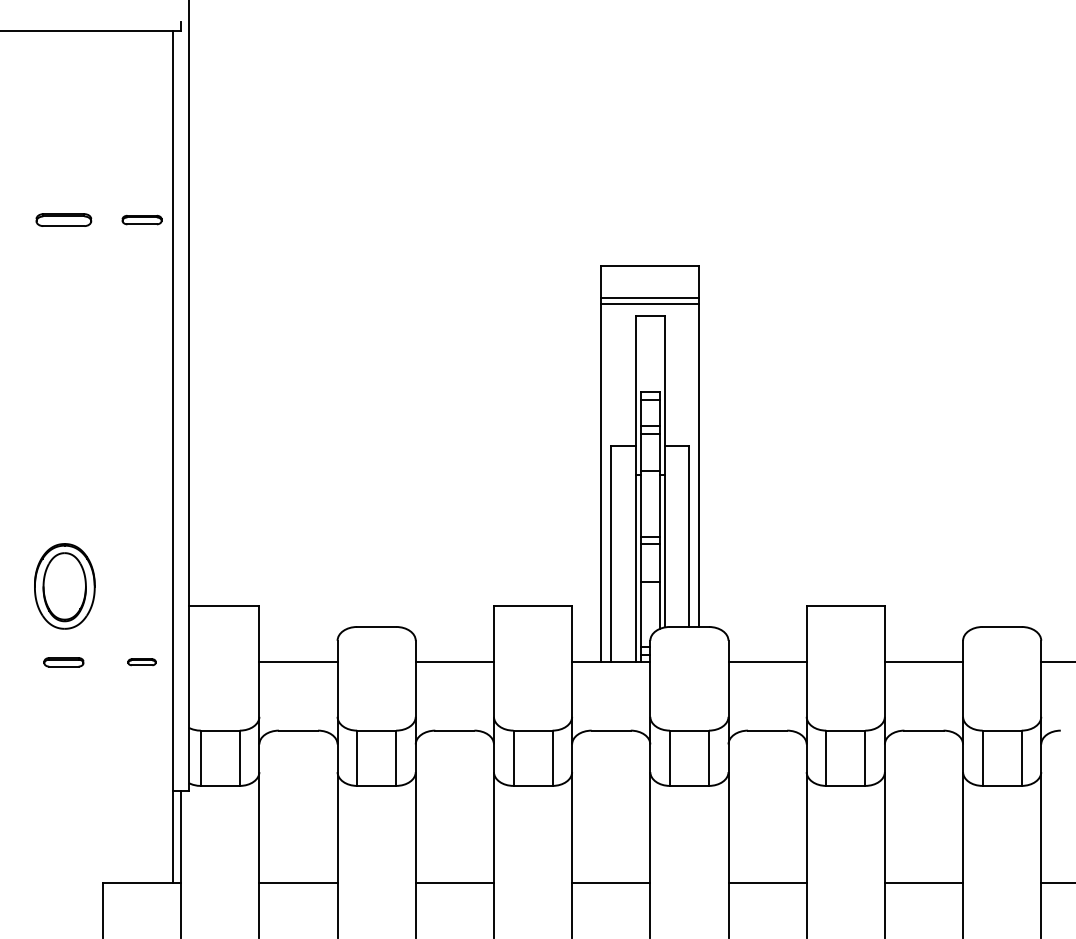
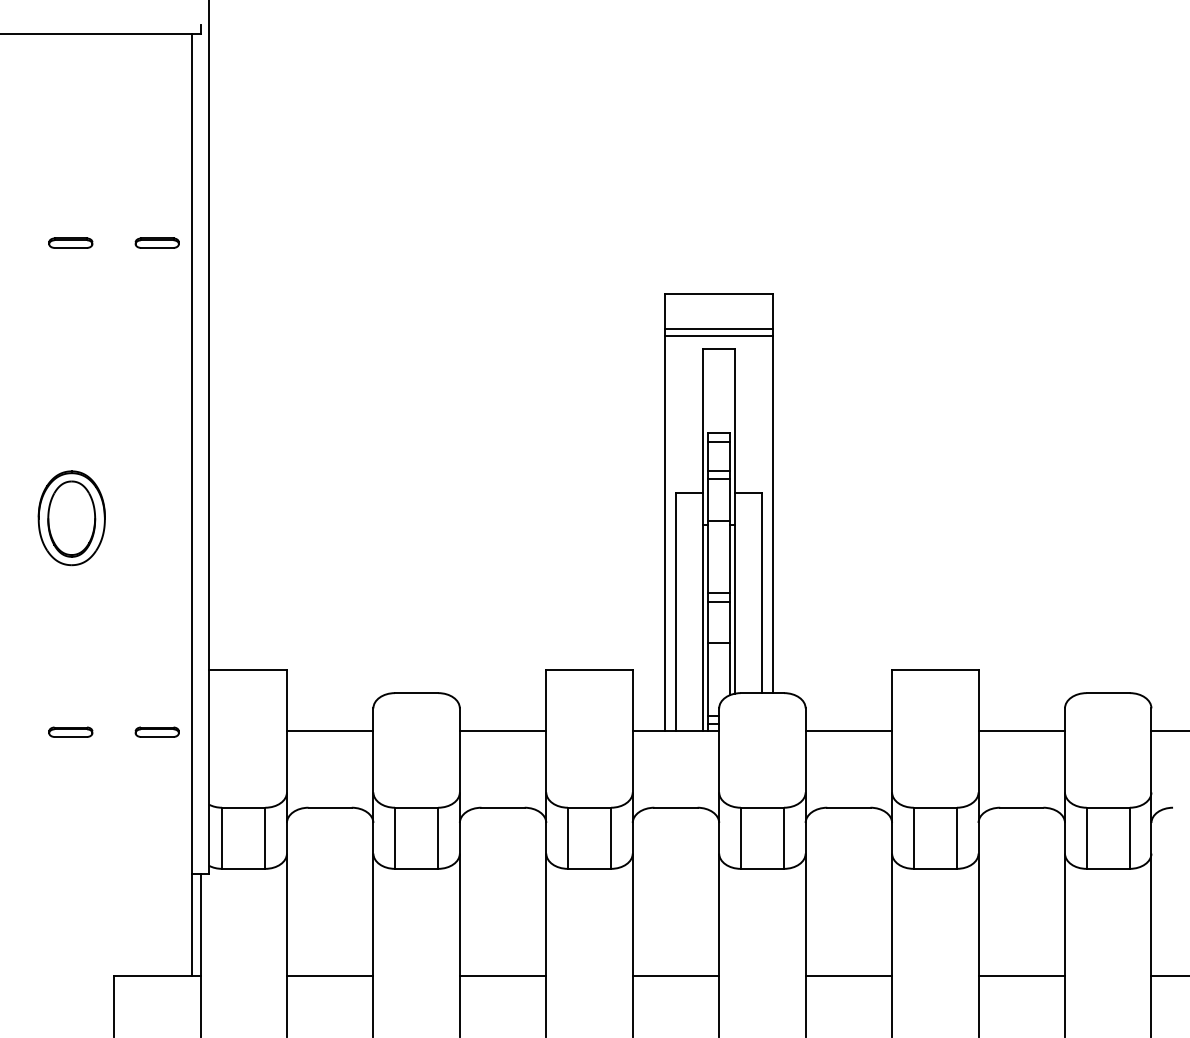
part: (63, 219) -> (70, 242), size x0.71
part: (64, 586) -> (71, 518), moved
part: (141, 661) -> (156, 731), size x1.43

